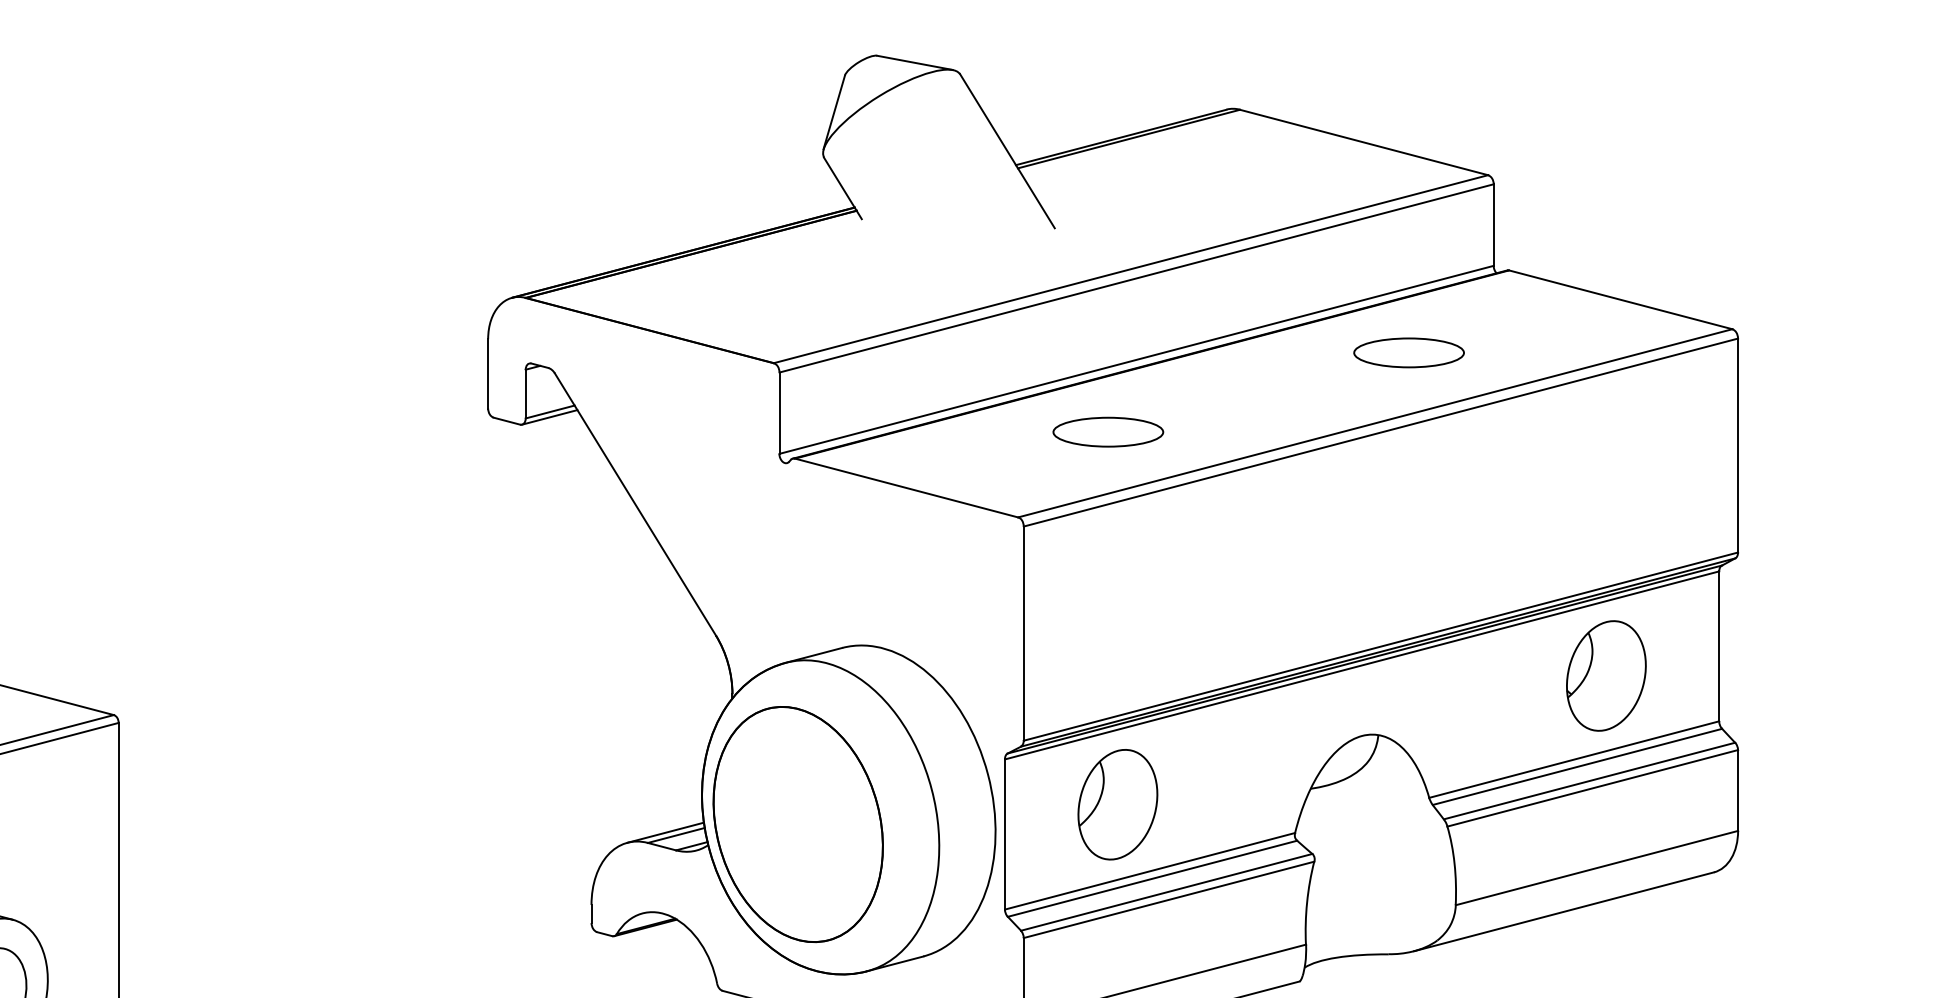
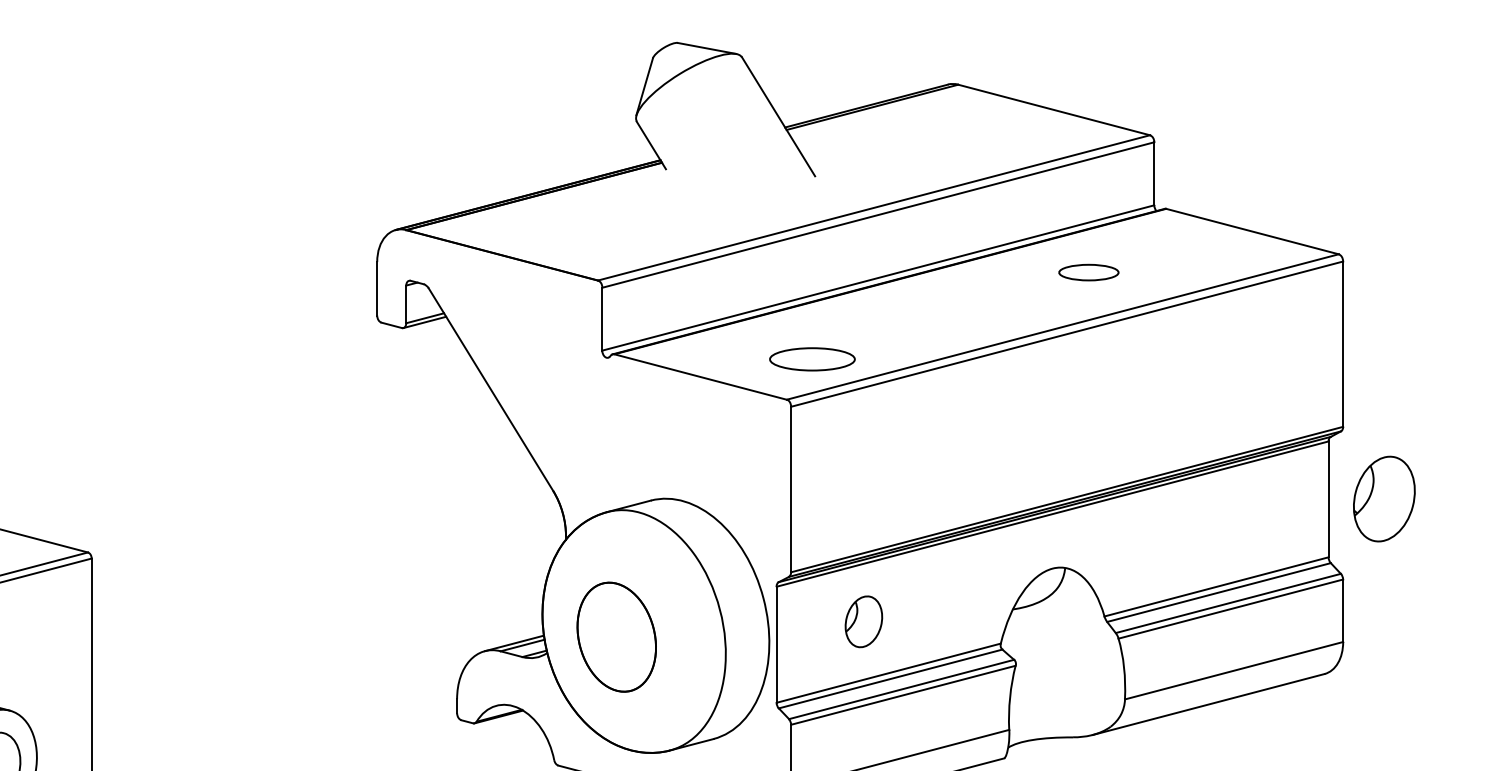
part: (1408, 352) -> (1088, 272), size x0.7
part: (1108, 431) -> (812, 358), moved
part: (1606, 675) -> (1384, 498), moved
part: (1117, 804) -> (863, 621), size x0.6
part: (797, 824) -> (616, 637), size x0.6

